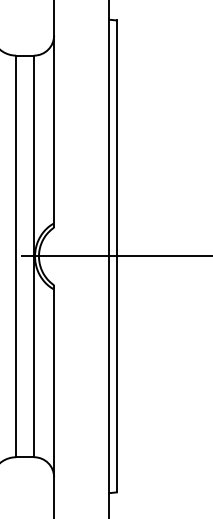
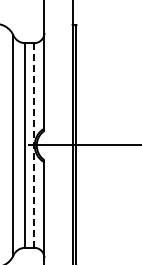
line: (34, 256) -> (34, 145), solid -> dashed

